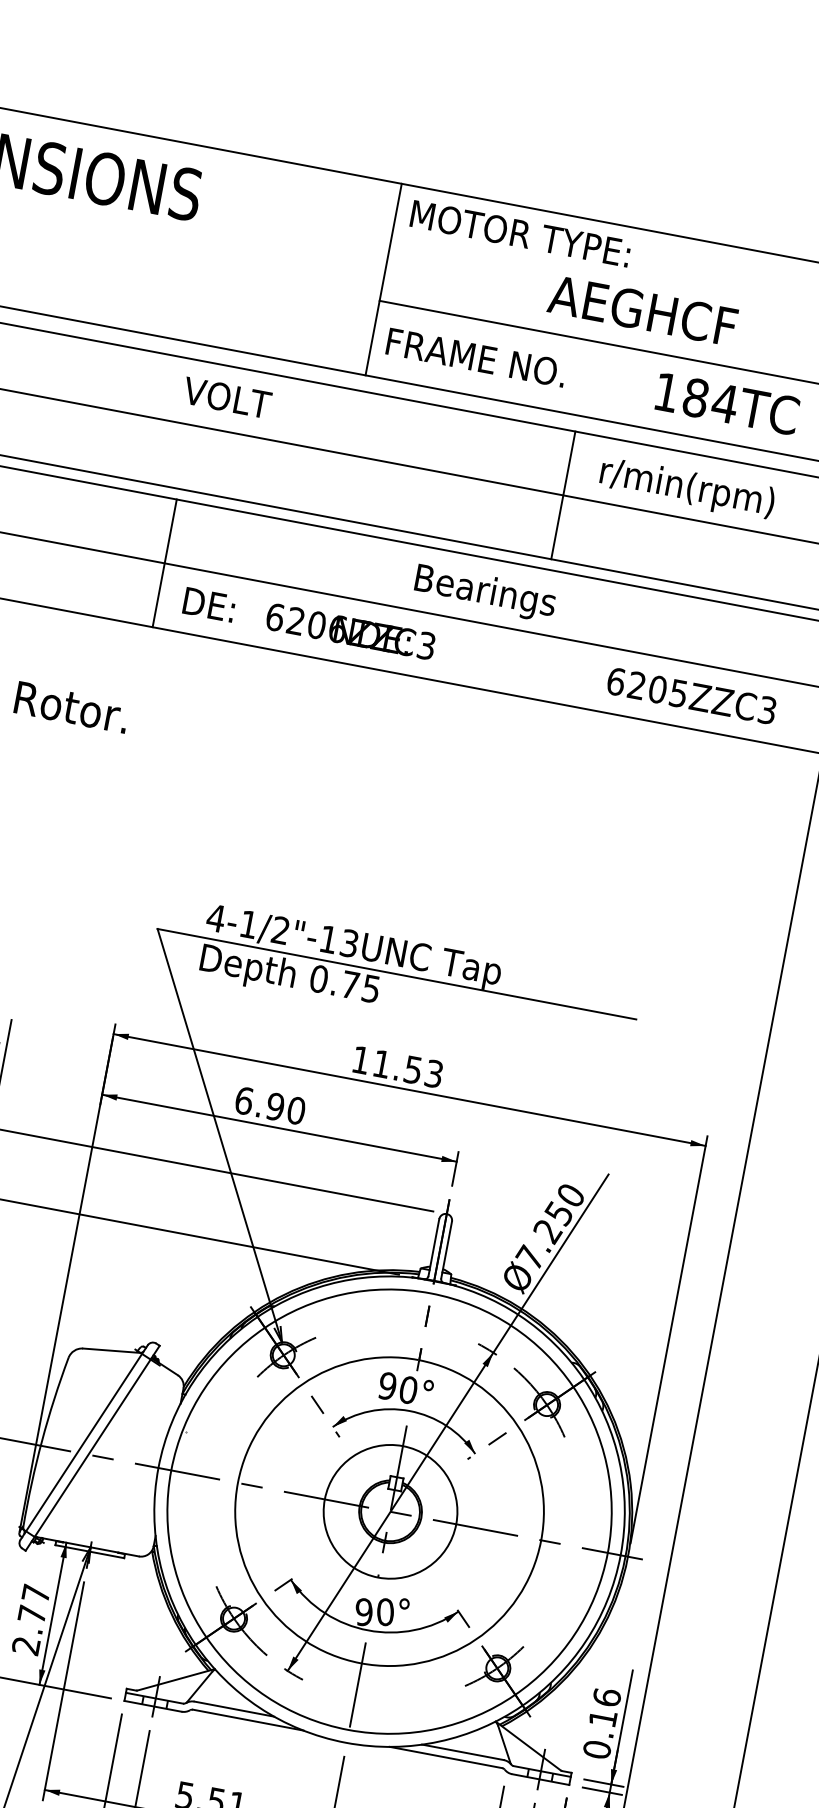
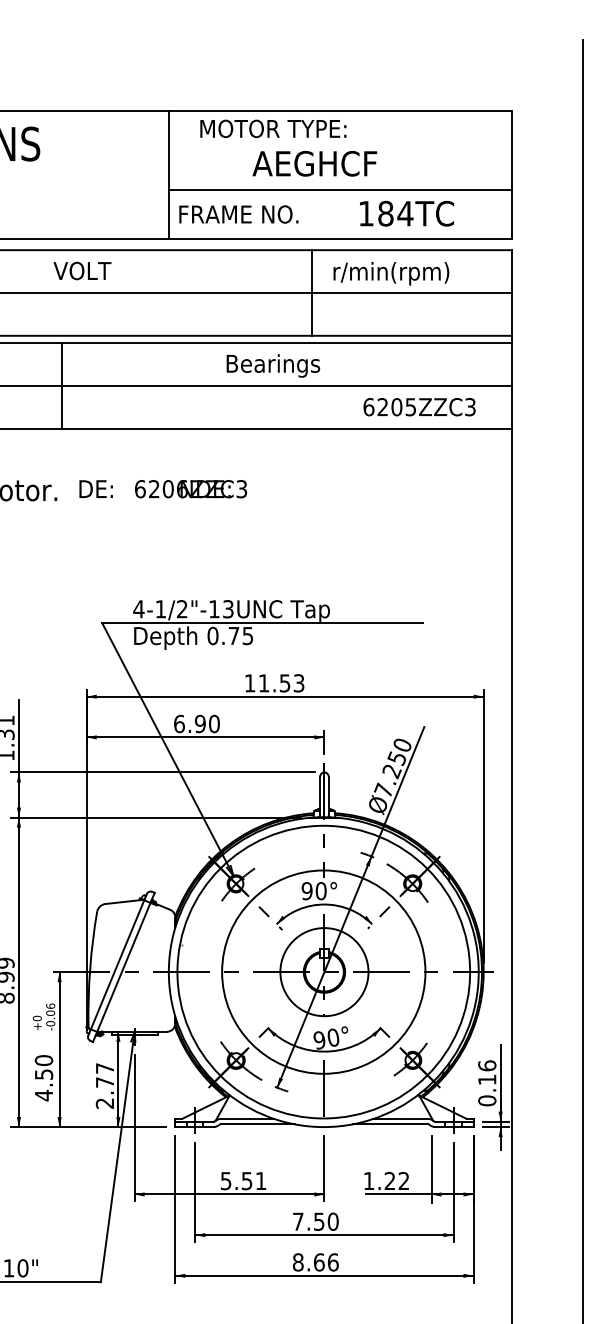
text: (521, 233) -> (273, 128), moved
text: (642, 310) -> (314, 163), moved
text: (309, 624) -> (163, 489), moved

